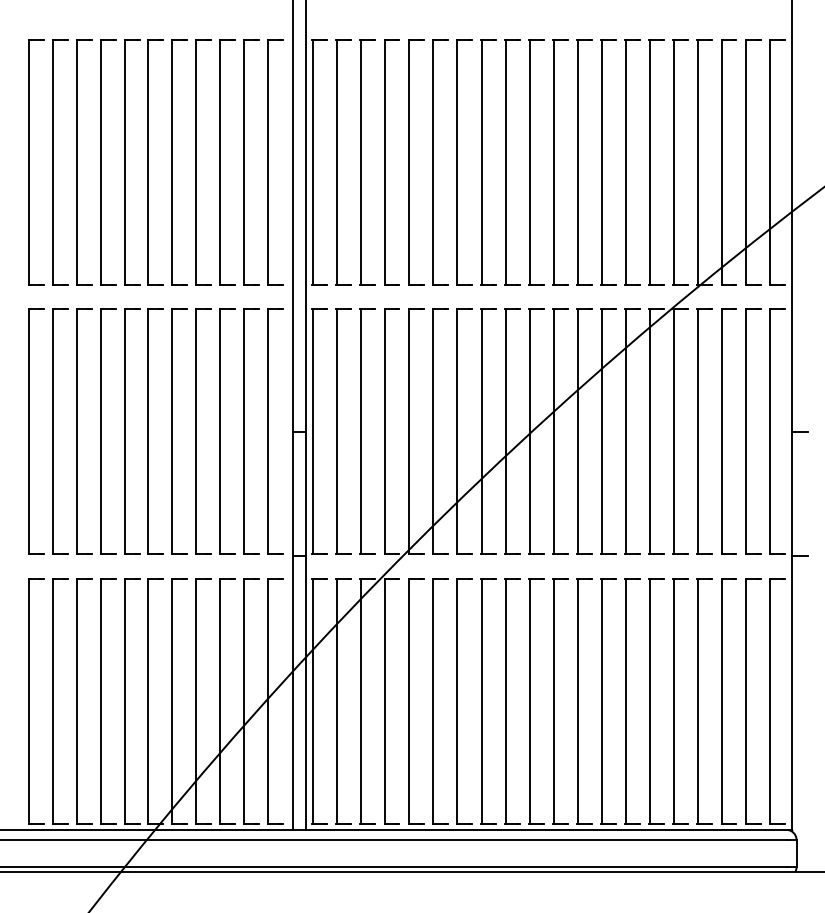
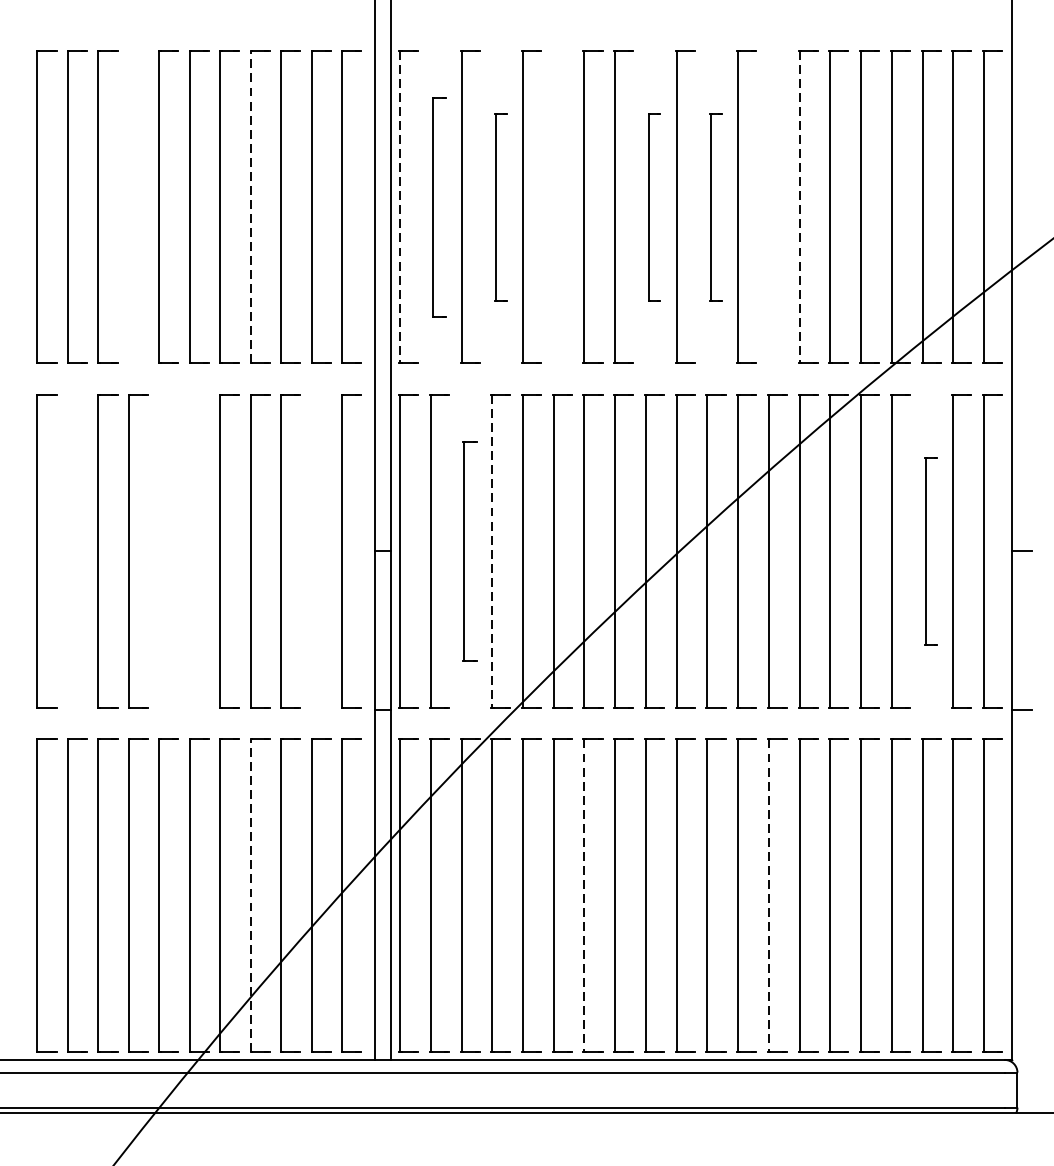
line: (196, 161) -> (251, 206), solid -> dashed
part: (101, 162) -> (129, 207), removed
line: (313, 162) -> (400, 207), solid -> dashed
part: (343, 162) -> (438, 207), size x0.7
part: (391, 162) -> (500, 207), size x0.6
part: (433, 162) -> (553, 207), removed
part: (512, 162) -> (654, 207), size x0.6
part: (560, 162) -> (716, 207), size x0.6
part: (608, 162) -> (777, 207), removed
line: (625, 162) -> (799, 207), solid -> dashed
part: (53, 431) -> (68, 551), removed
part: (143, 431) -> (183, 551), removed
part: (244, 431) -> (312, 551), removed
part: (367, 431) -> (469, 551), size x0.7
part: (728, 431) -> (930, 551), size x0.6
line: (385, 432) -> (492, 552), solid -> dashed
line: (196, 700) -> (251, 894), solid -> dashed
line: (457, 701) -> (584, 895), solid -> dashed
line: (601, 701) -> (768, 895), solid -> dashed

